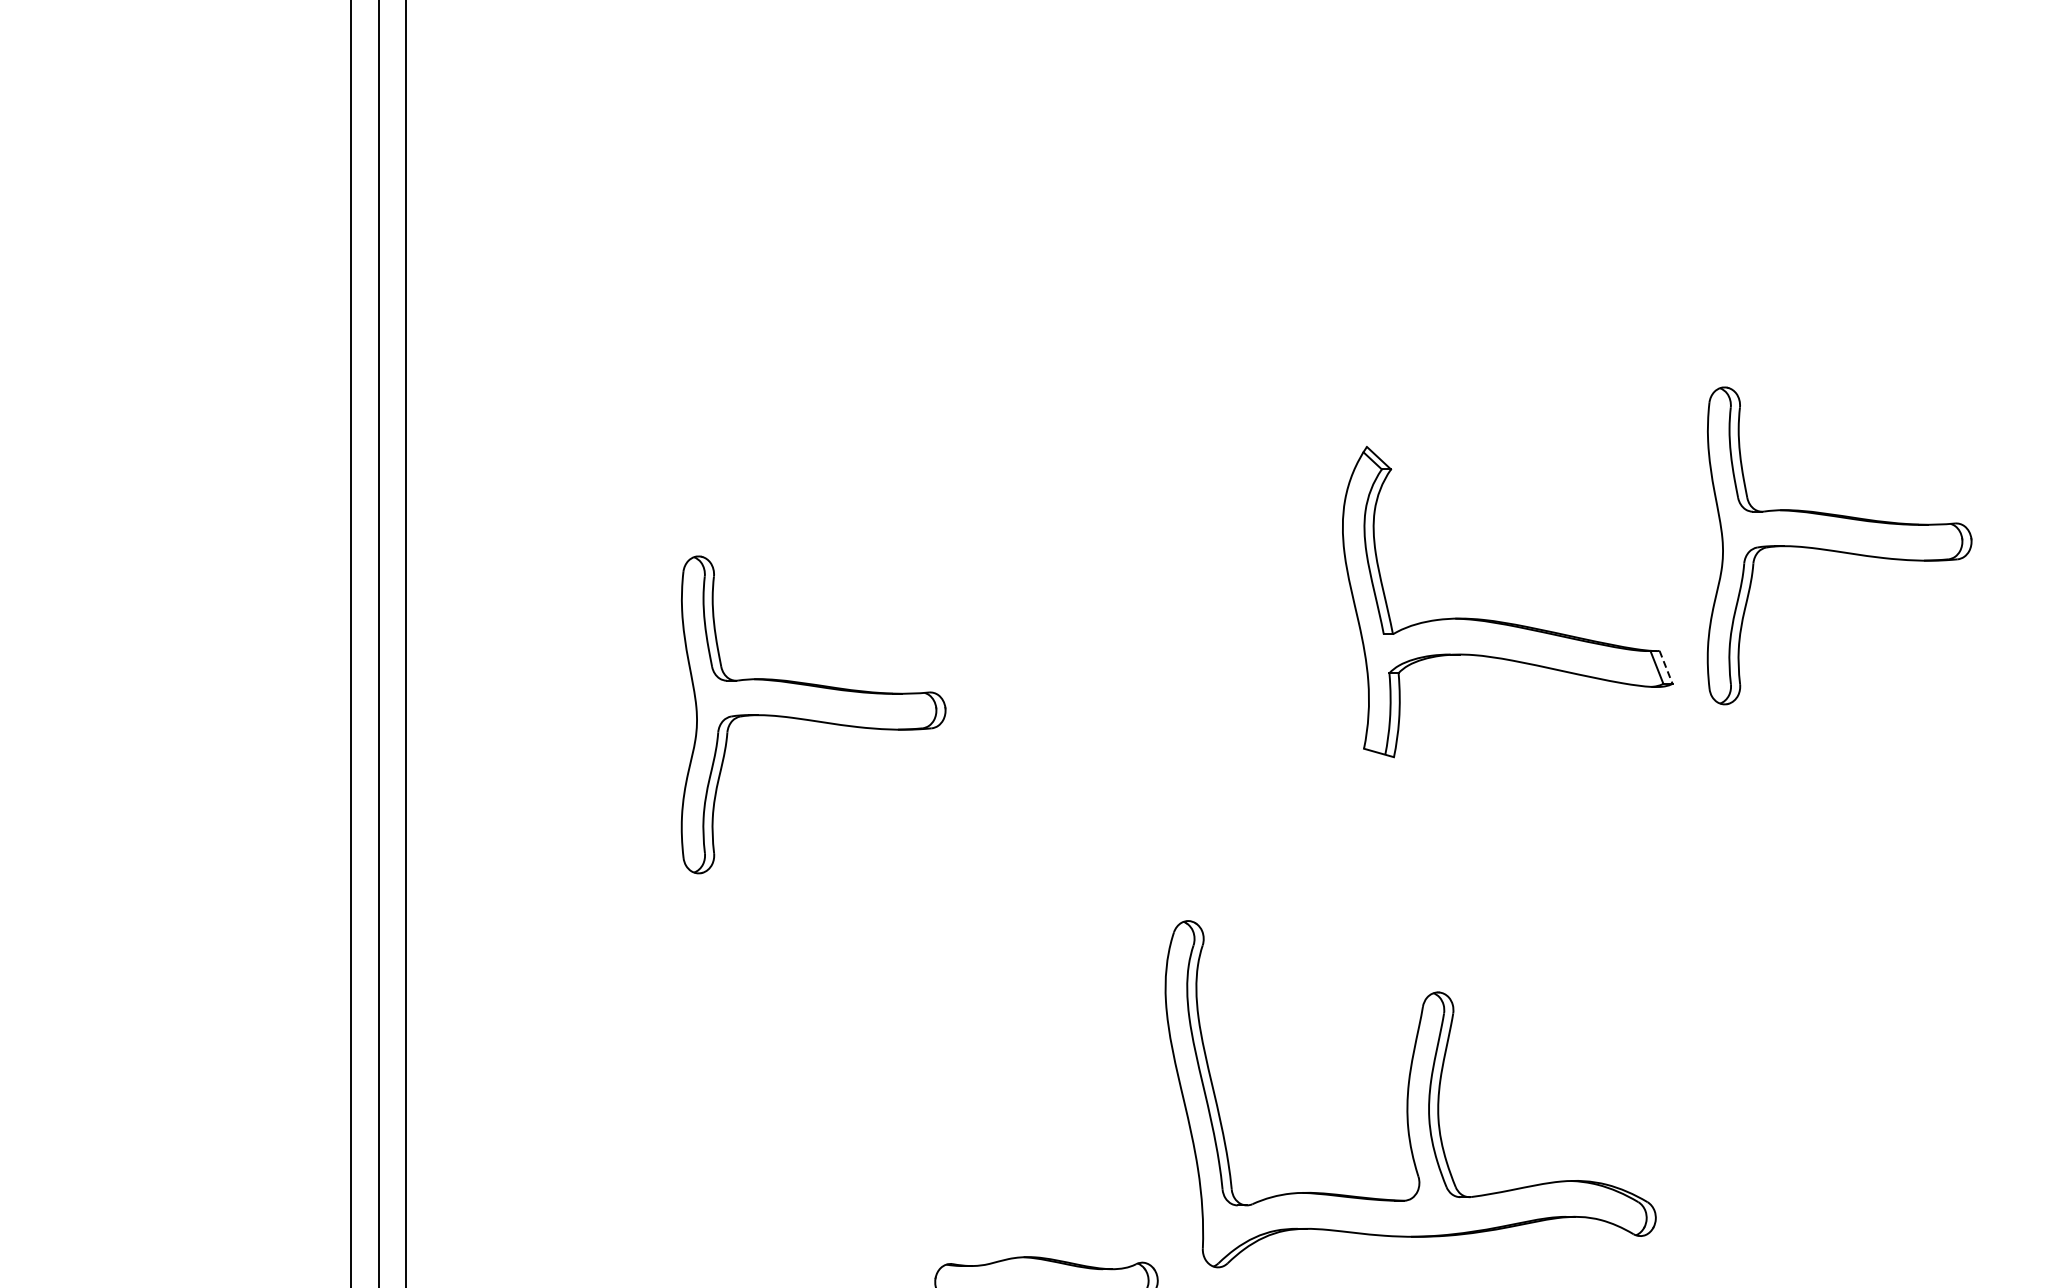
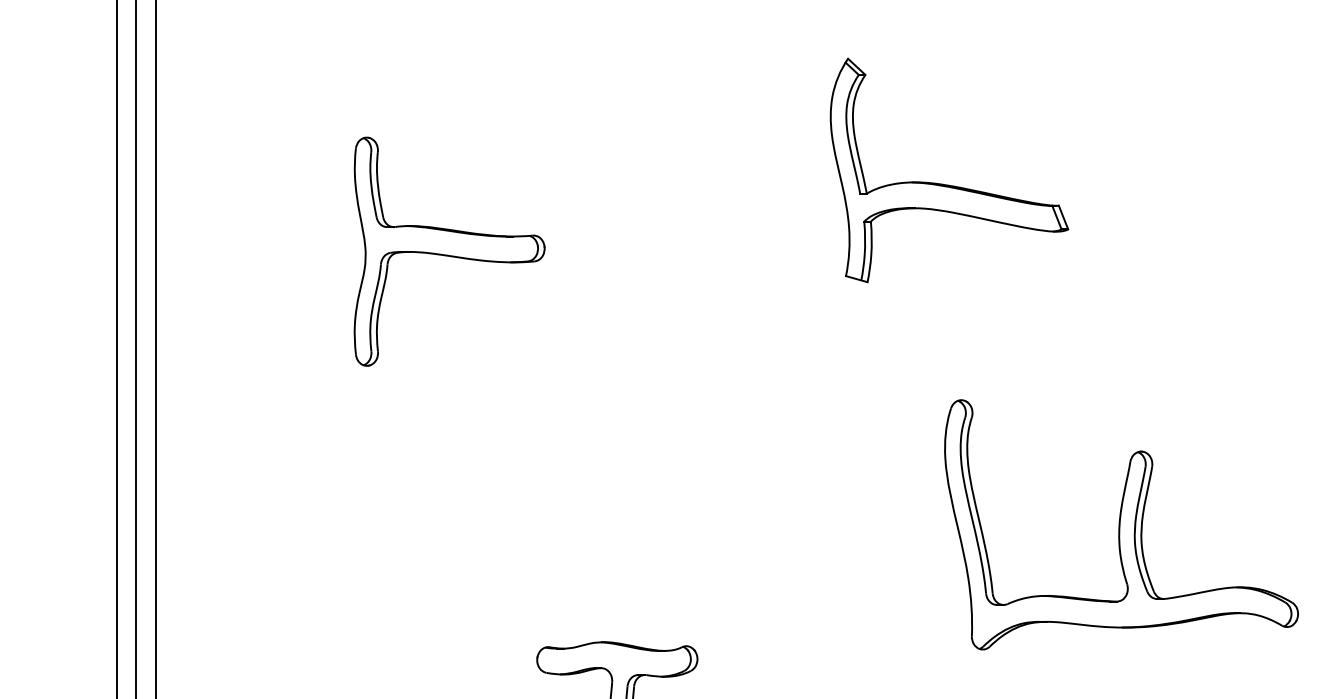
part: (1839, 545) -> (1188, 129), removed
line: (1666, 667) -> (1063, 217), dashed -> solid
part: (1410, 1094) -> (1121, 525), moved

